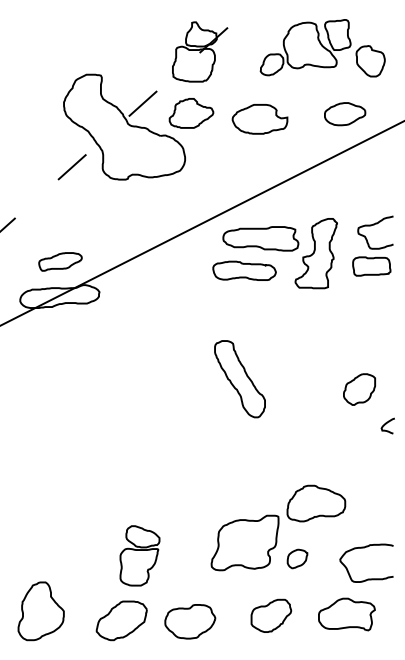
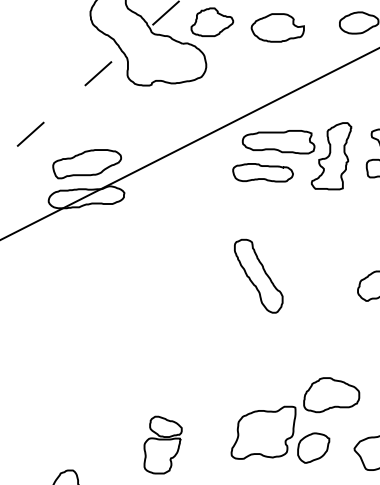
part: (60, 261) -> (87, 163), size x1.67
part: (297, 558) -> (313, 447), size x1.67

